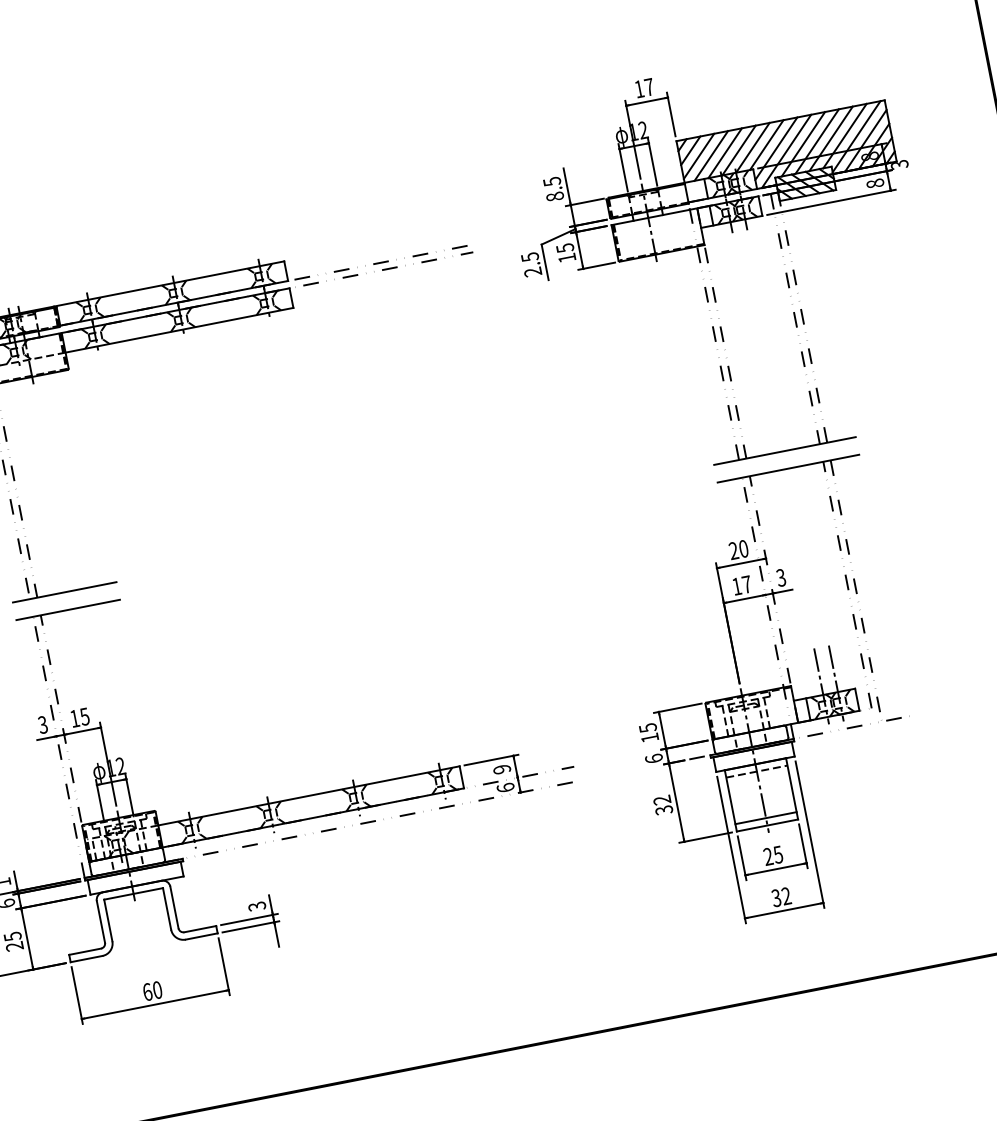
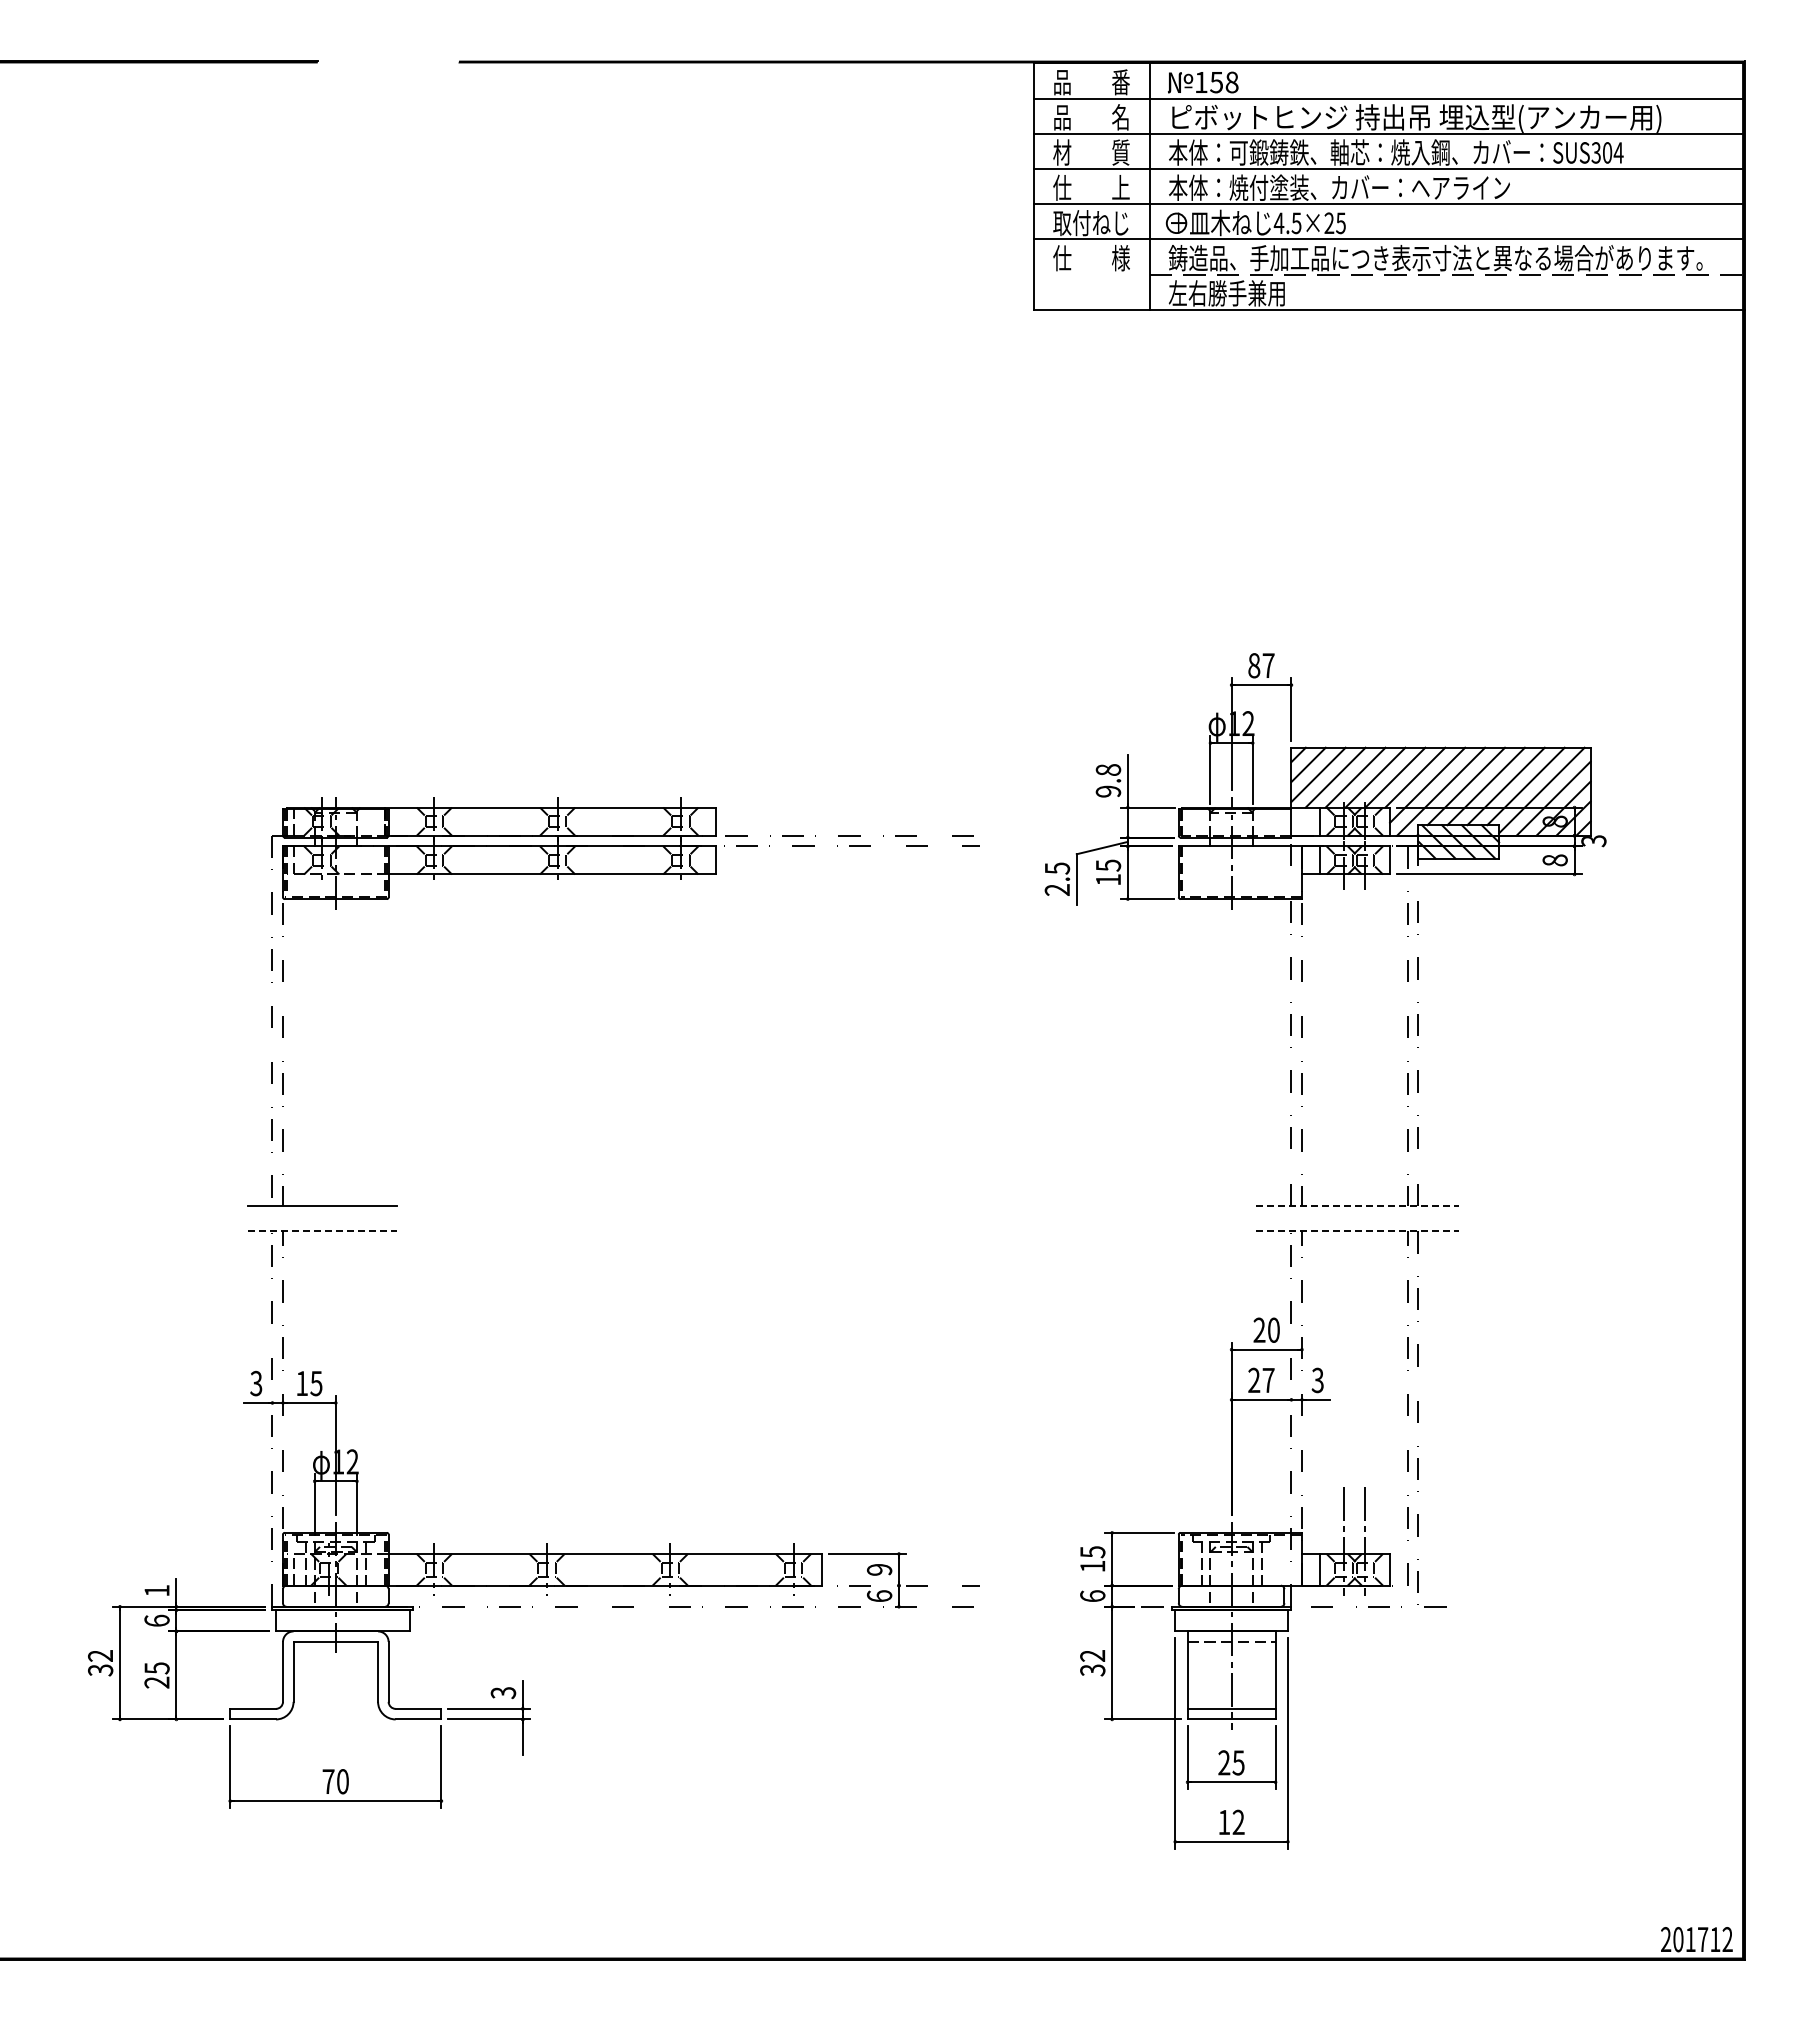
text: (639, 89) -> (1254, 665), 17 -> 87
text: (553, 188) -> (1108, 780), 8.5 -> 9.8
line: (784, 450) -> (1357, 1205), solid -> dashed
line: (788, 468) -> (1357, 1231), solid -> dashed
text: (737, 585) -> (1254, 1379), 17 -> 27
line: (68, 610) -> (322, 1231), solid -> dashed
text: (776, 898) -> (1224, 1822), 32 -> 12
text: (147, 991) -> (328, 1781), 60 -> 70

